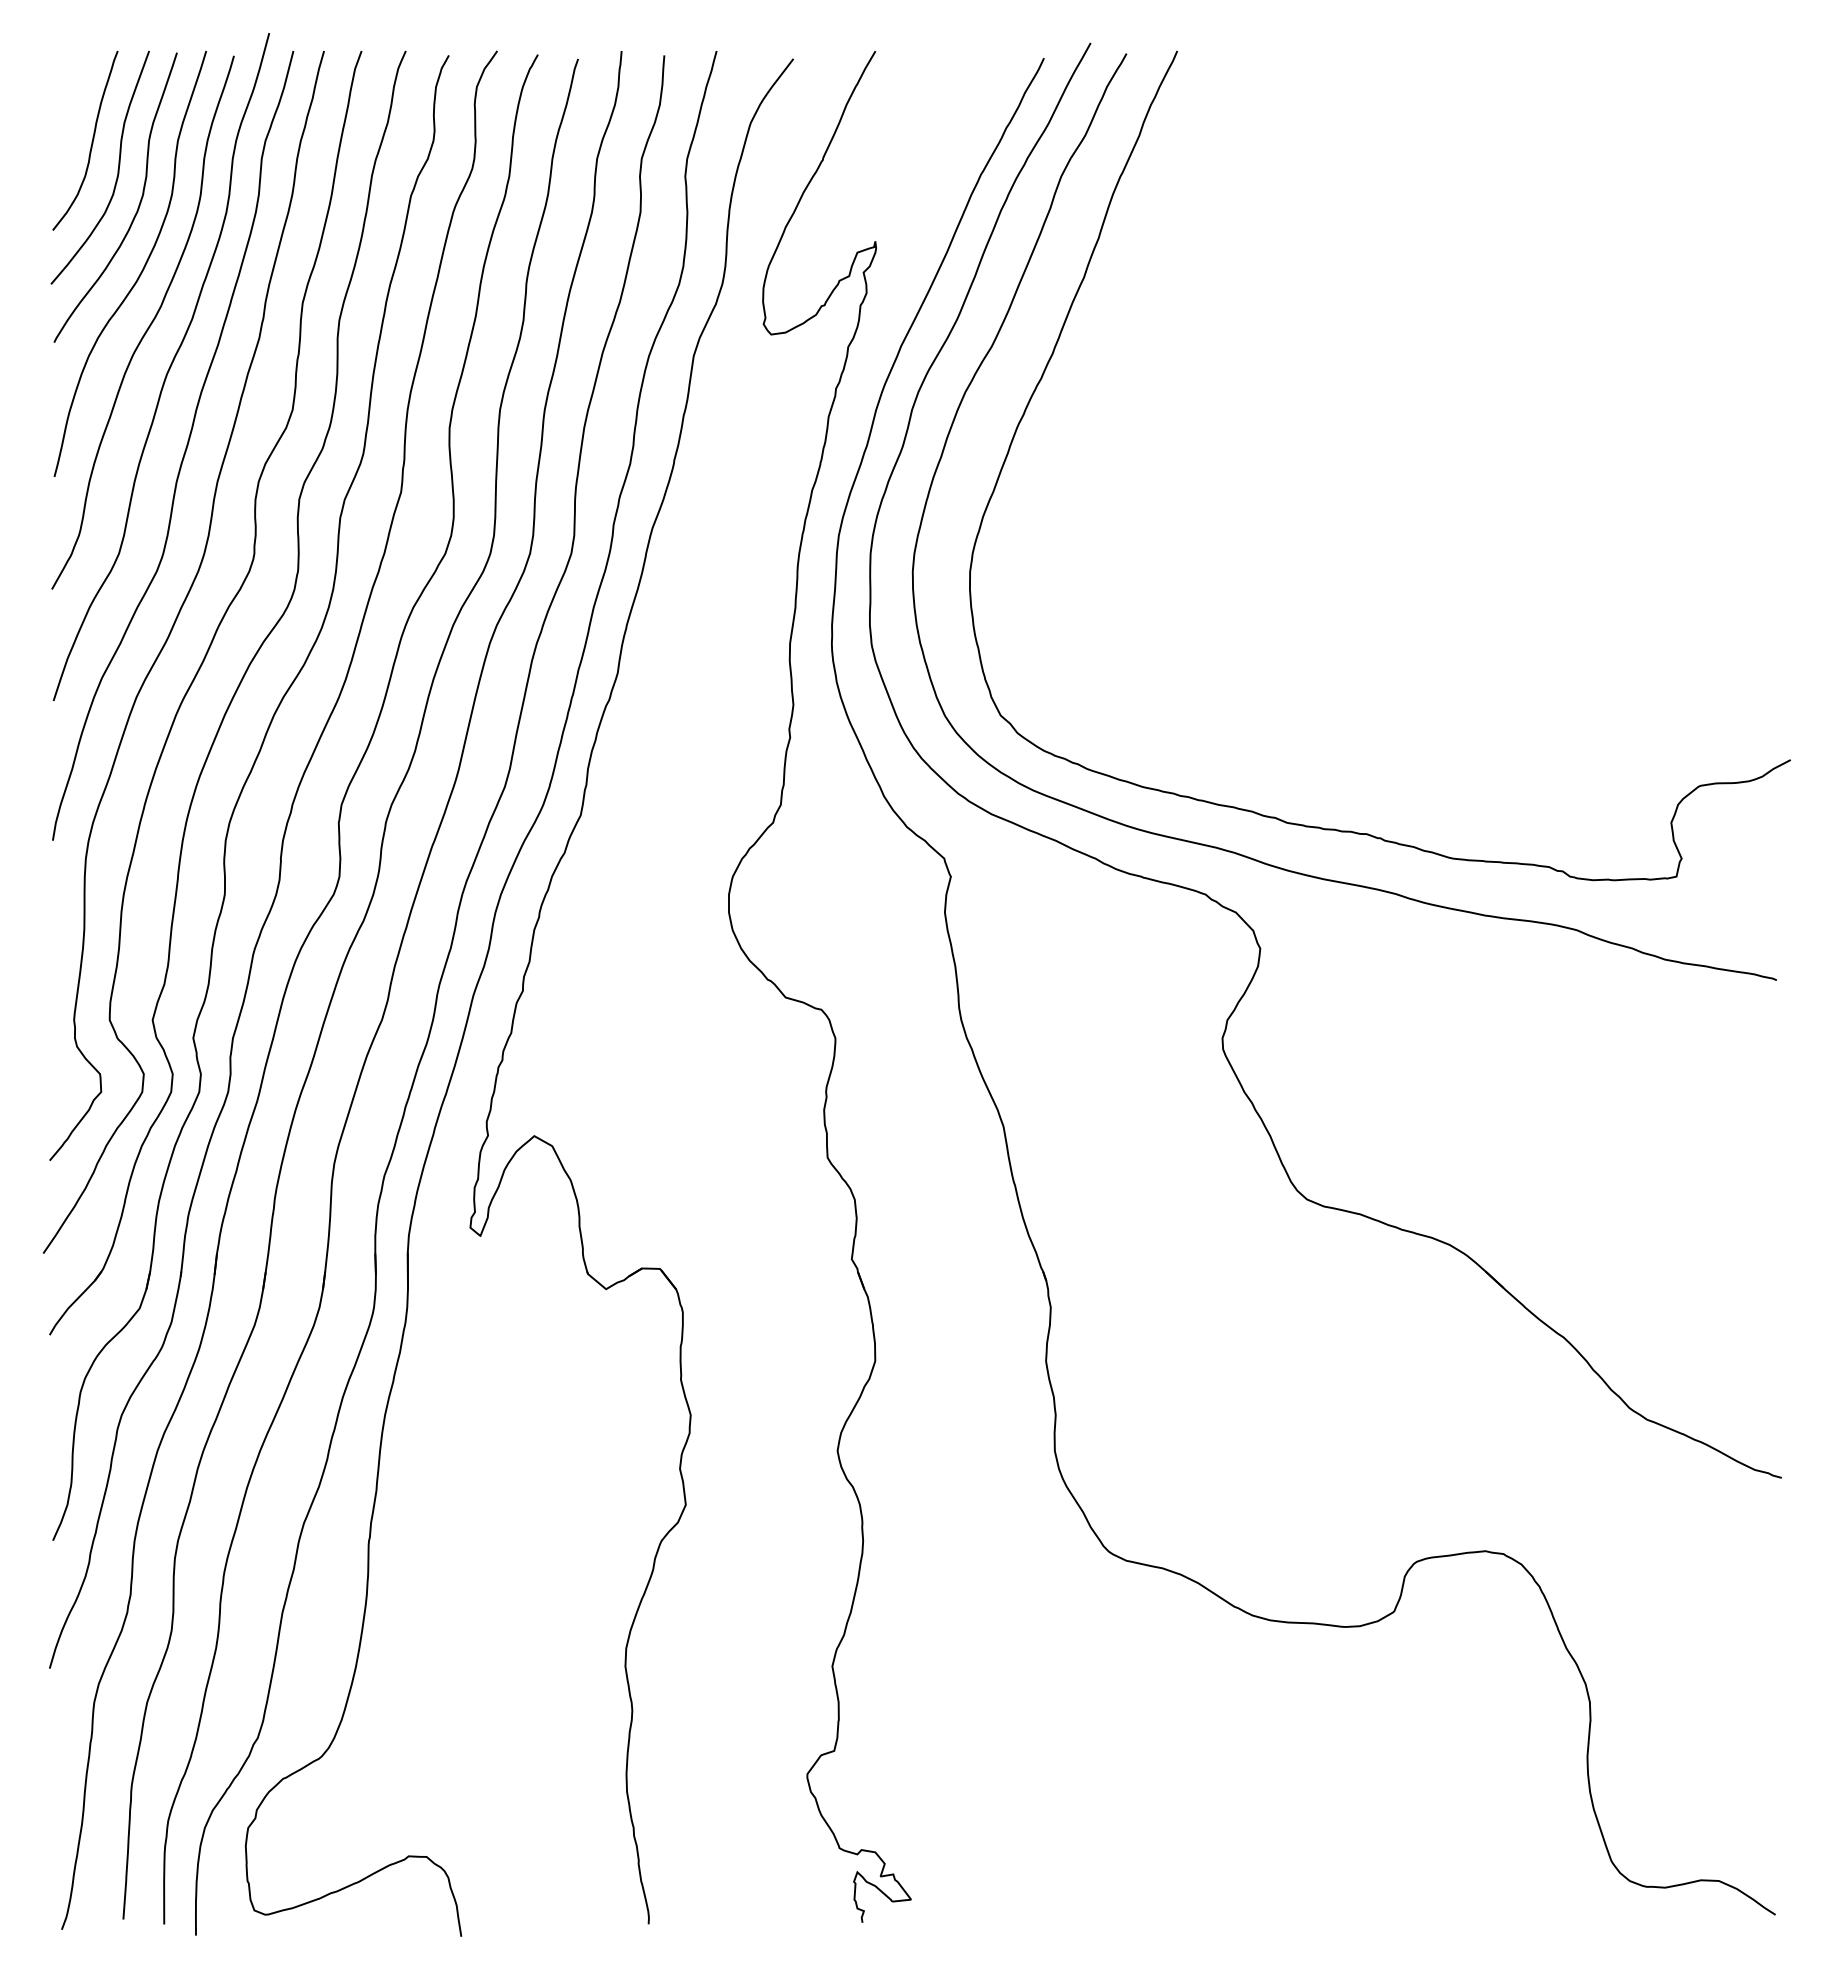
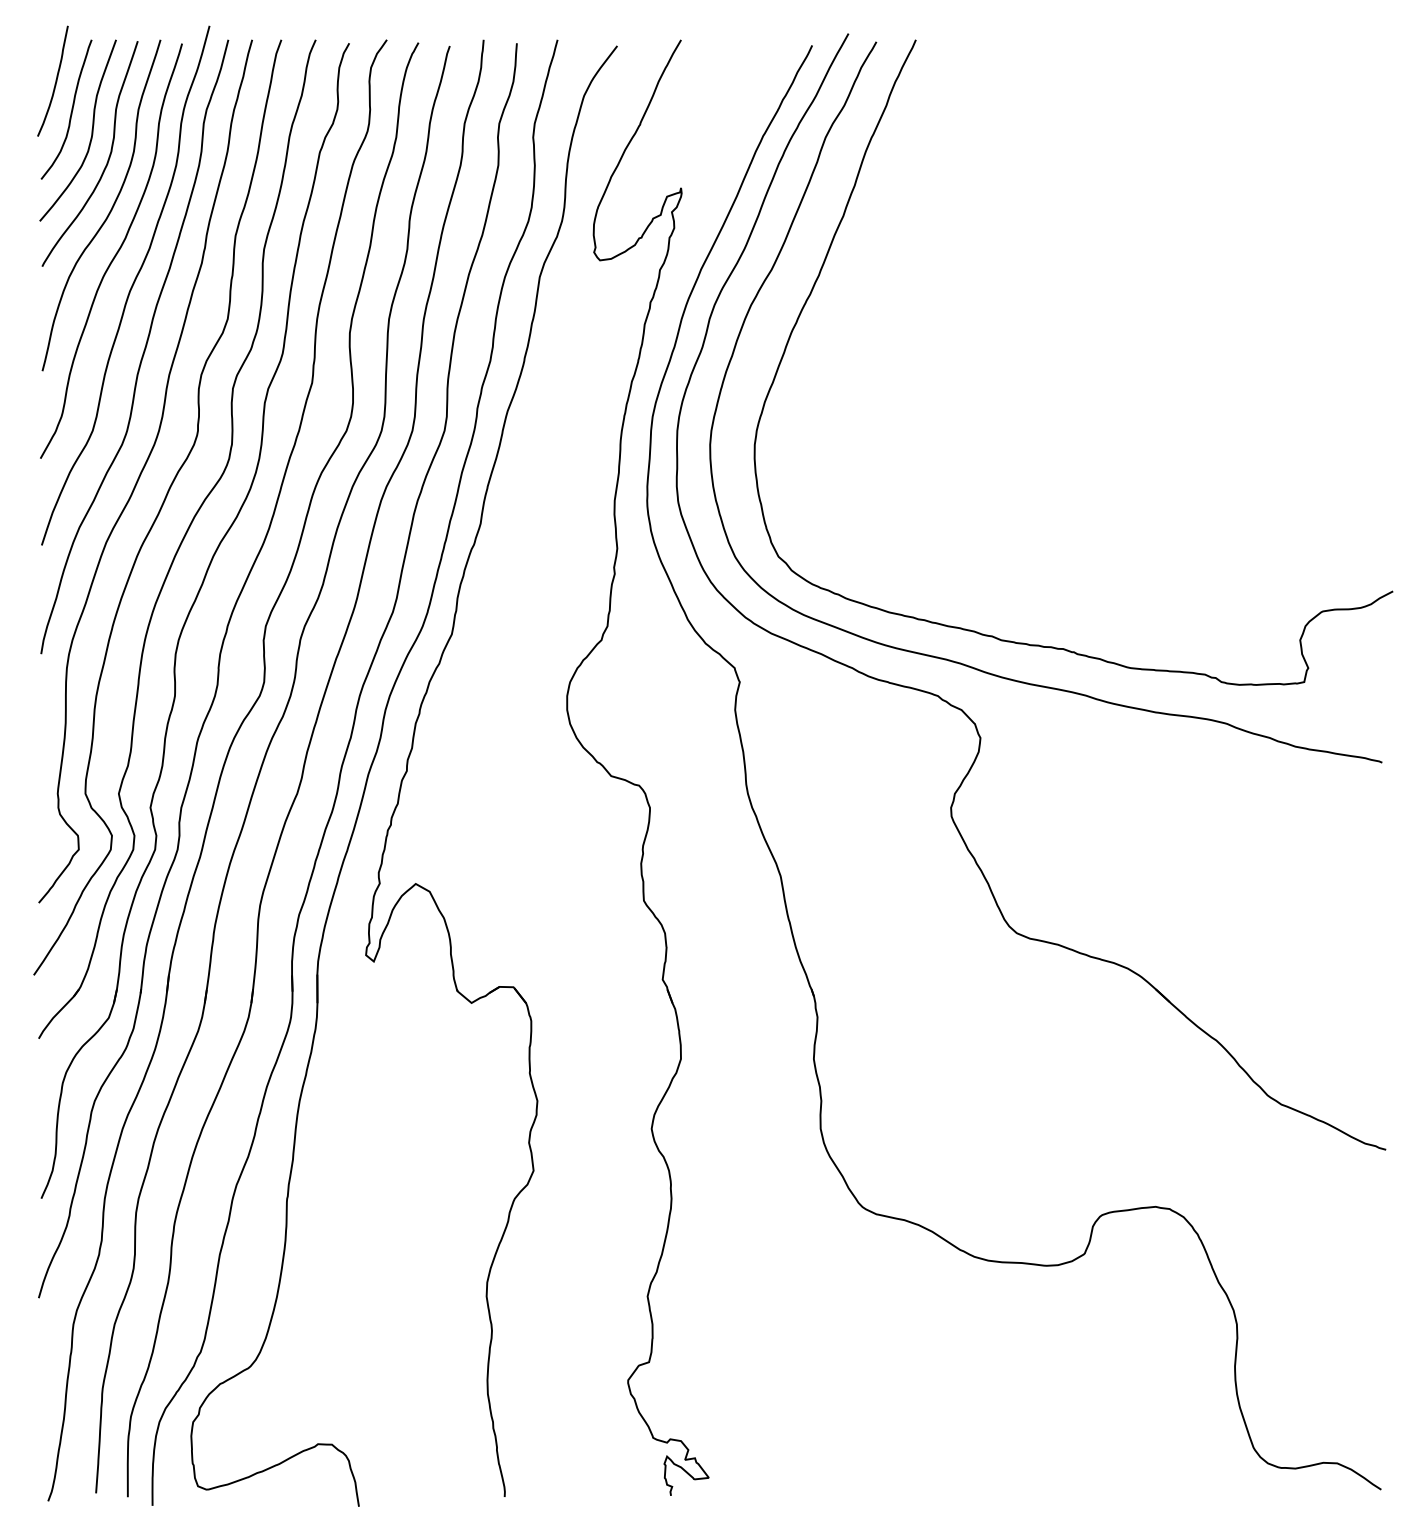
curve: (70, 106) -> (54, 83), added

